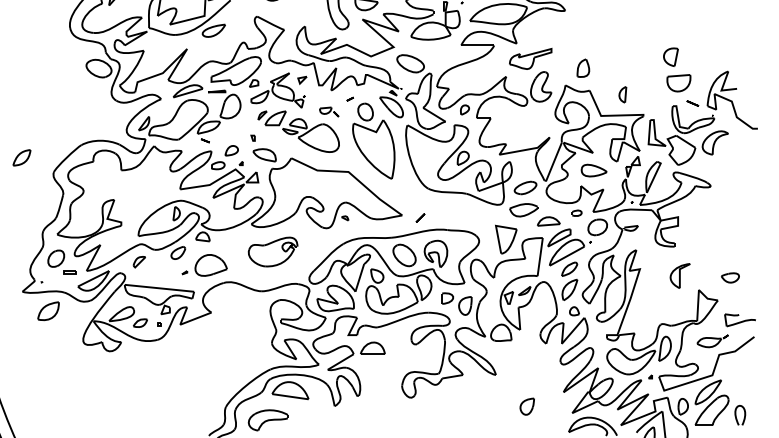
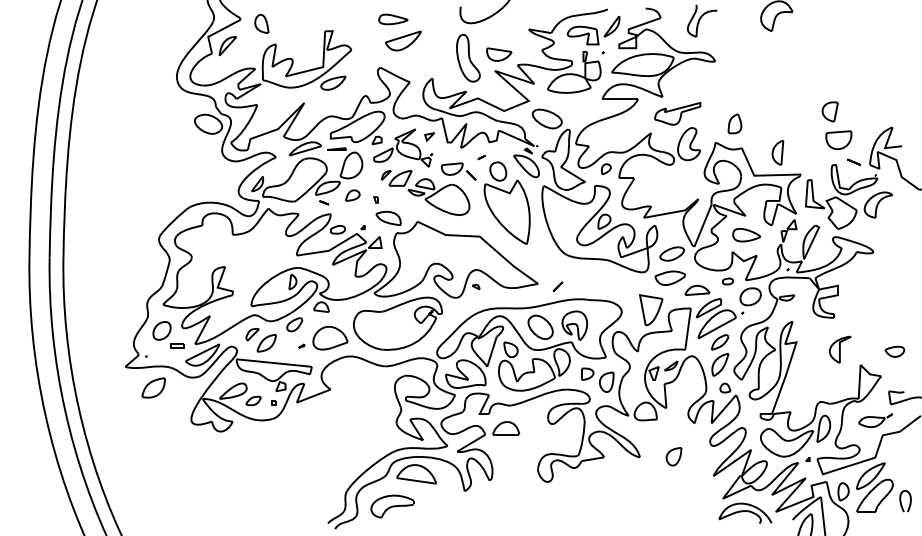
part: (622, 94) -> (777, 152), size x1.43
part: (328, 112) -> (458, 171), size x1.67
part: (231, 150) -> (352, 195), moved
part: (21, 158) -> (266, 343), moved
part: (272, 251) -> (397, 323), size x1.67
part: (526, 406) -> (673, 456), moved

